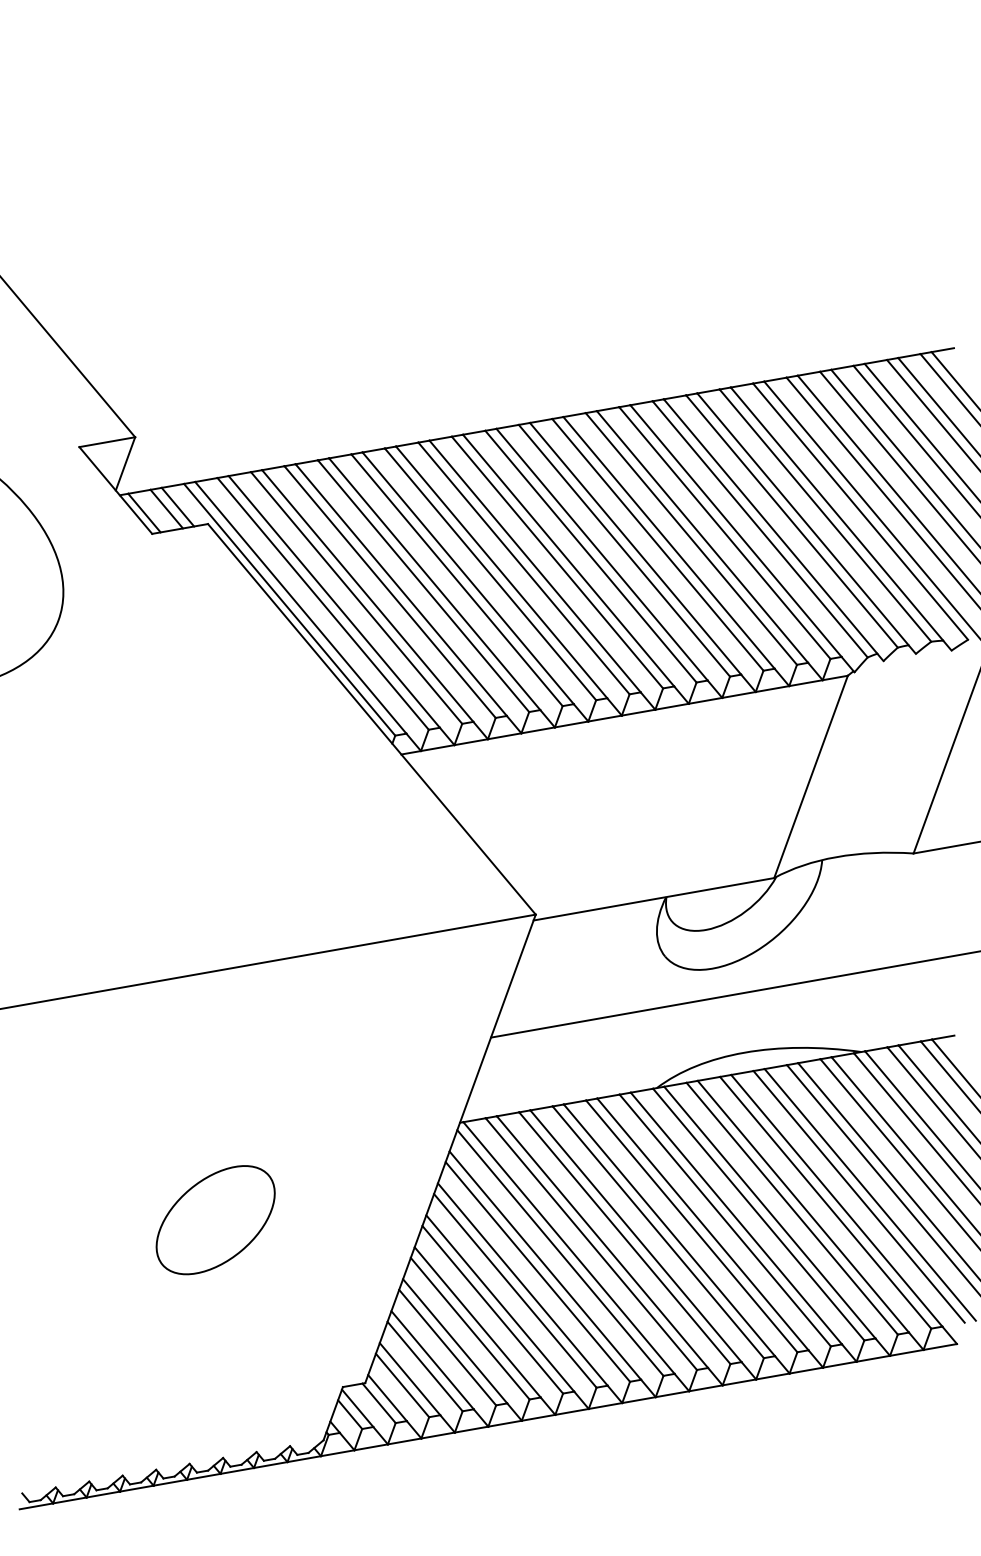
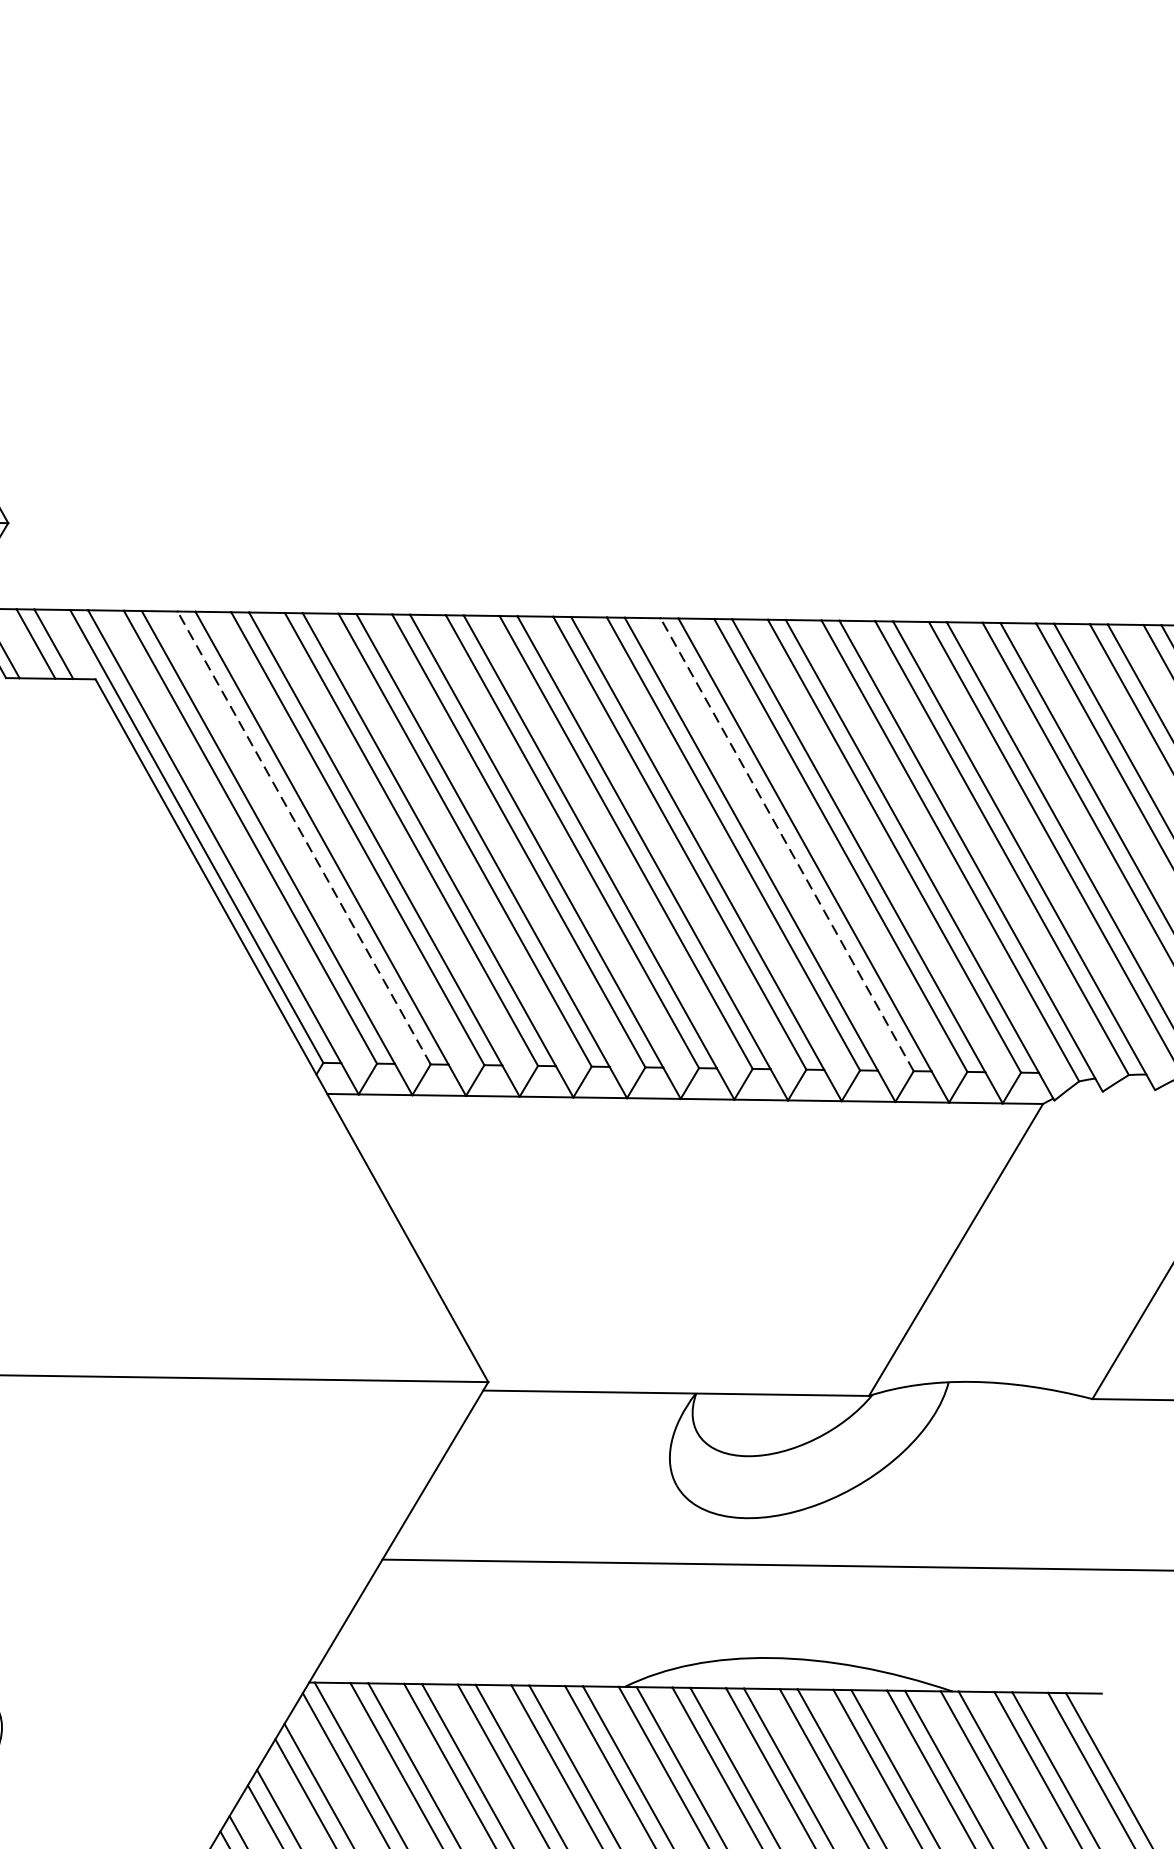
line: (657, 544) -> (786, 844), solid -> dashed
line: (356, 597) -> (304, 837), solid -> dashed

